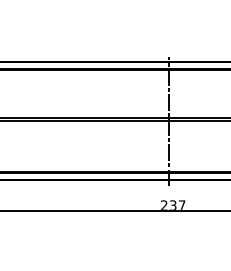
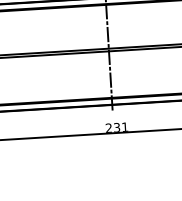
text: (182, 204) -> (125, 126), 237 -> 231

